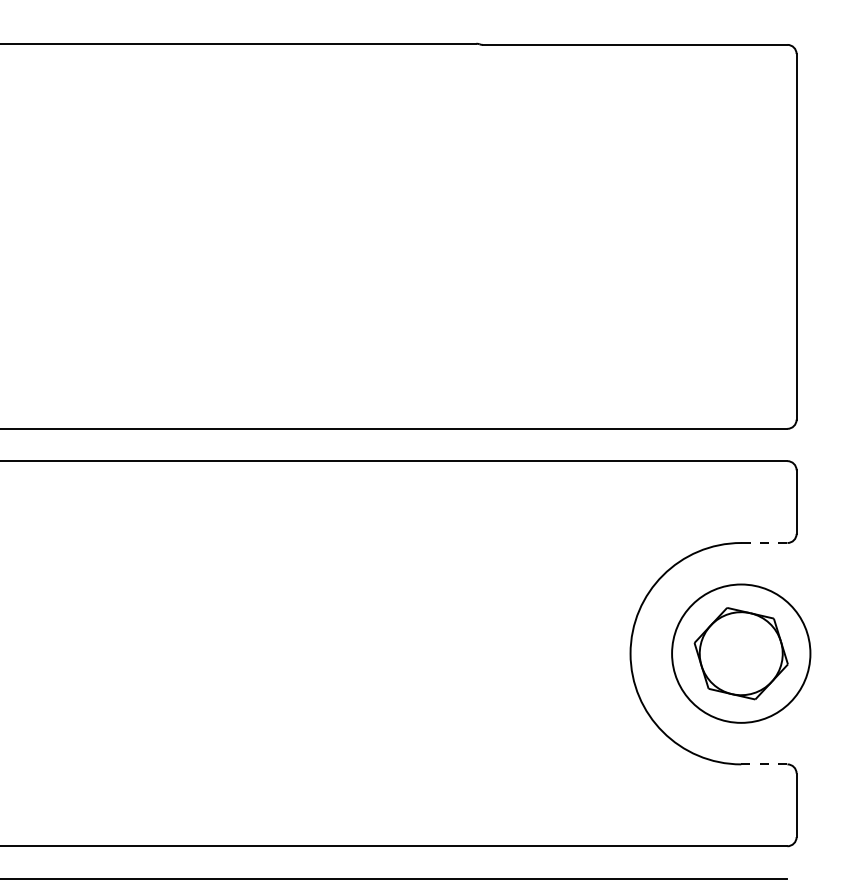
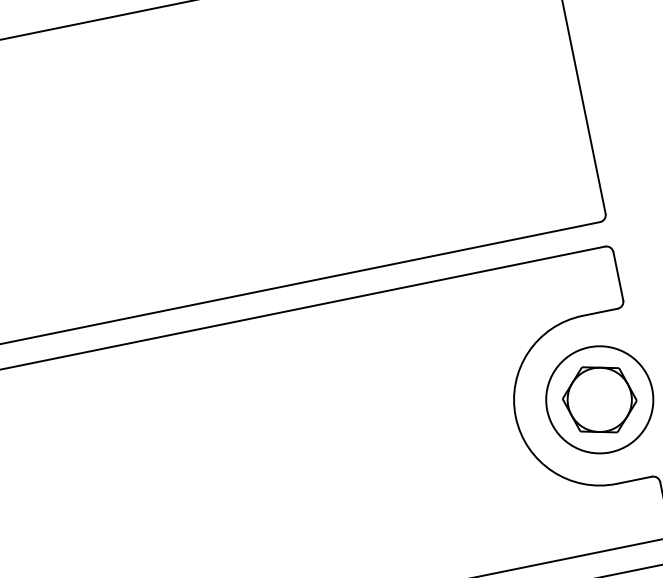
line: (763, 543) -> (599, 312), dashed -> solid
line: (764, 764) -> (634, 480), dashed -> solid

